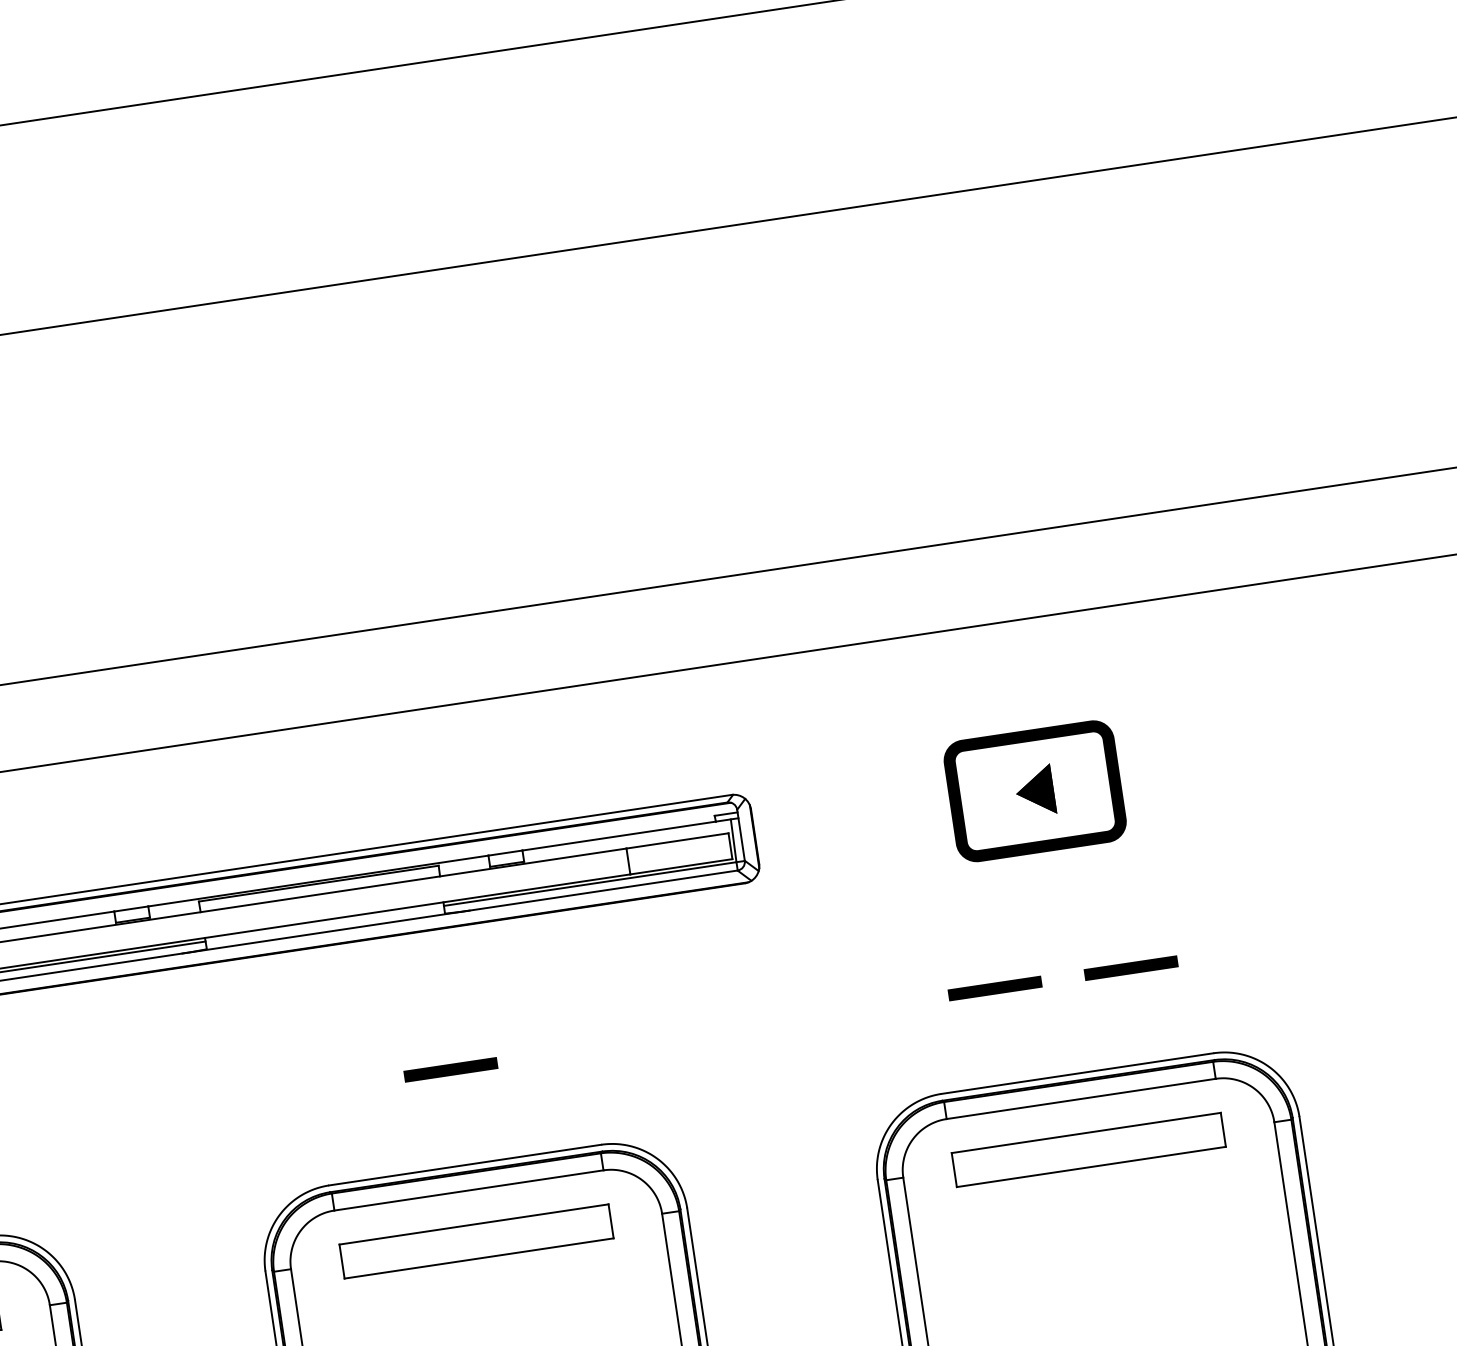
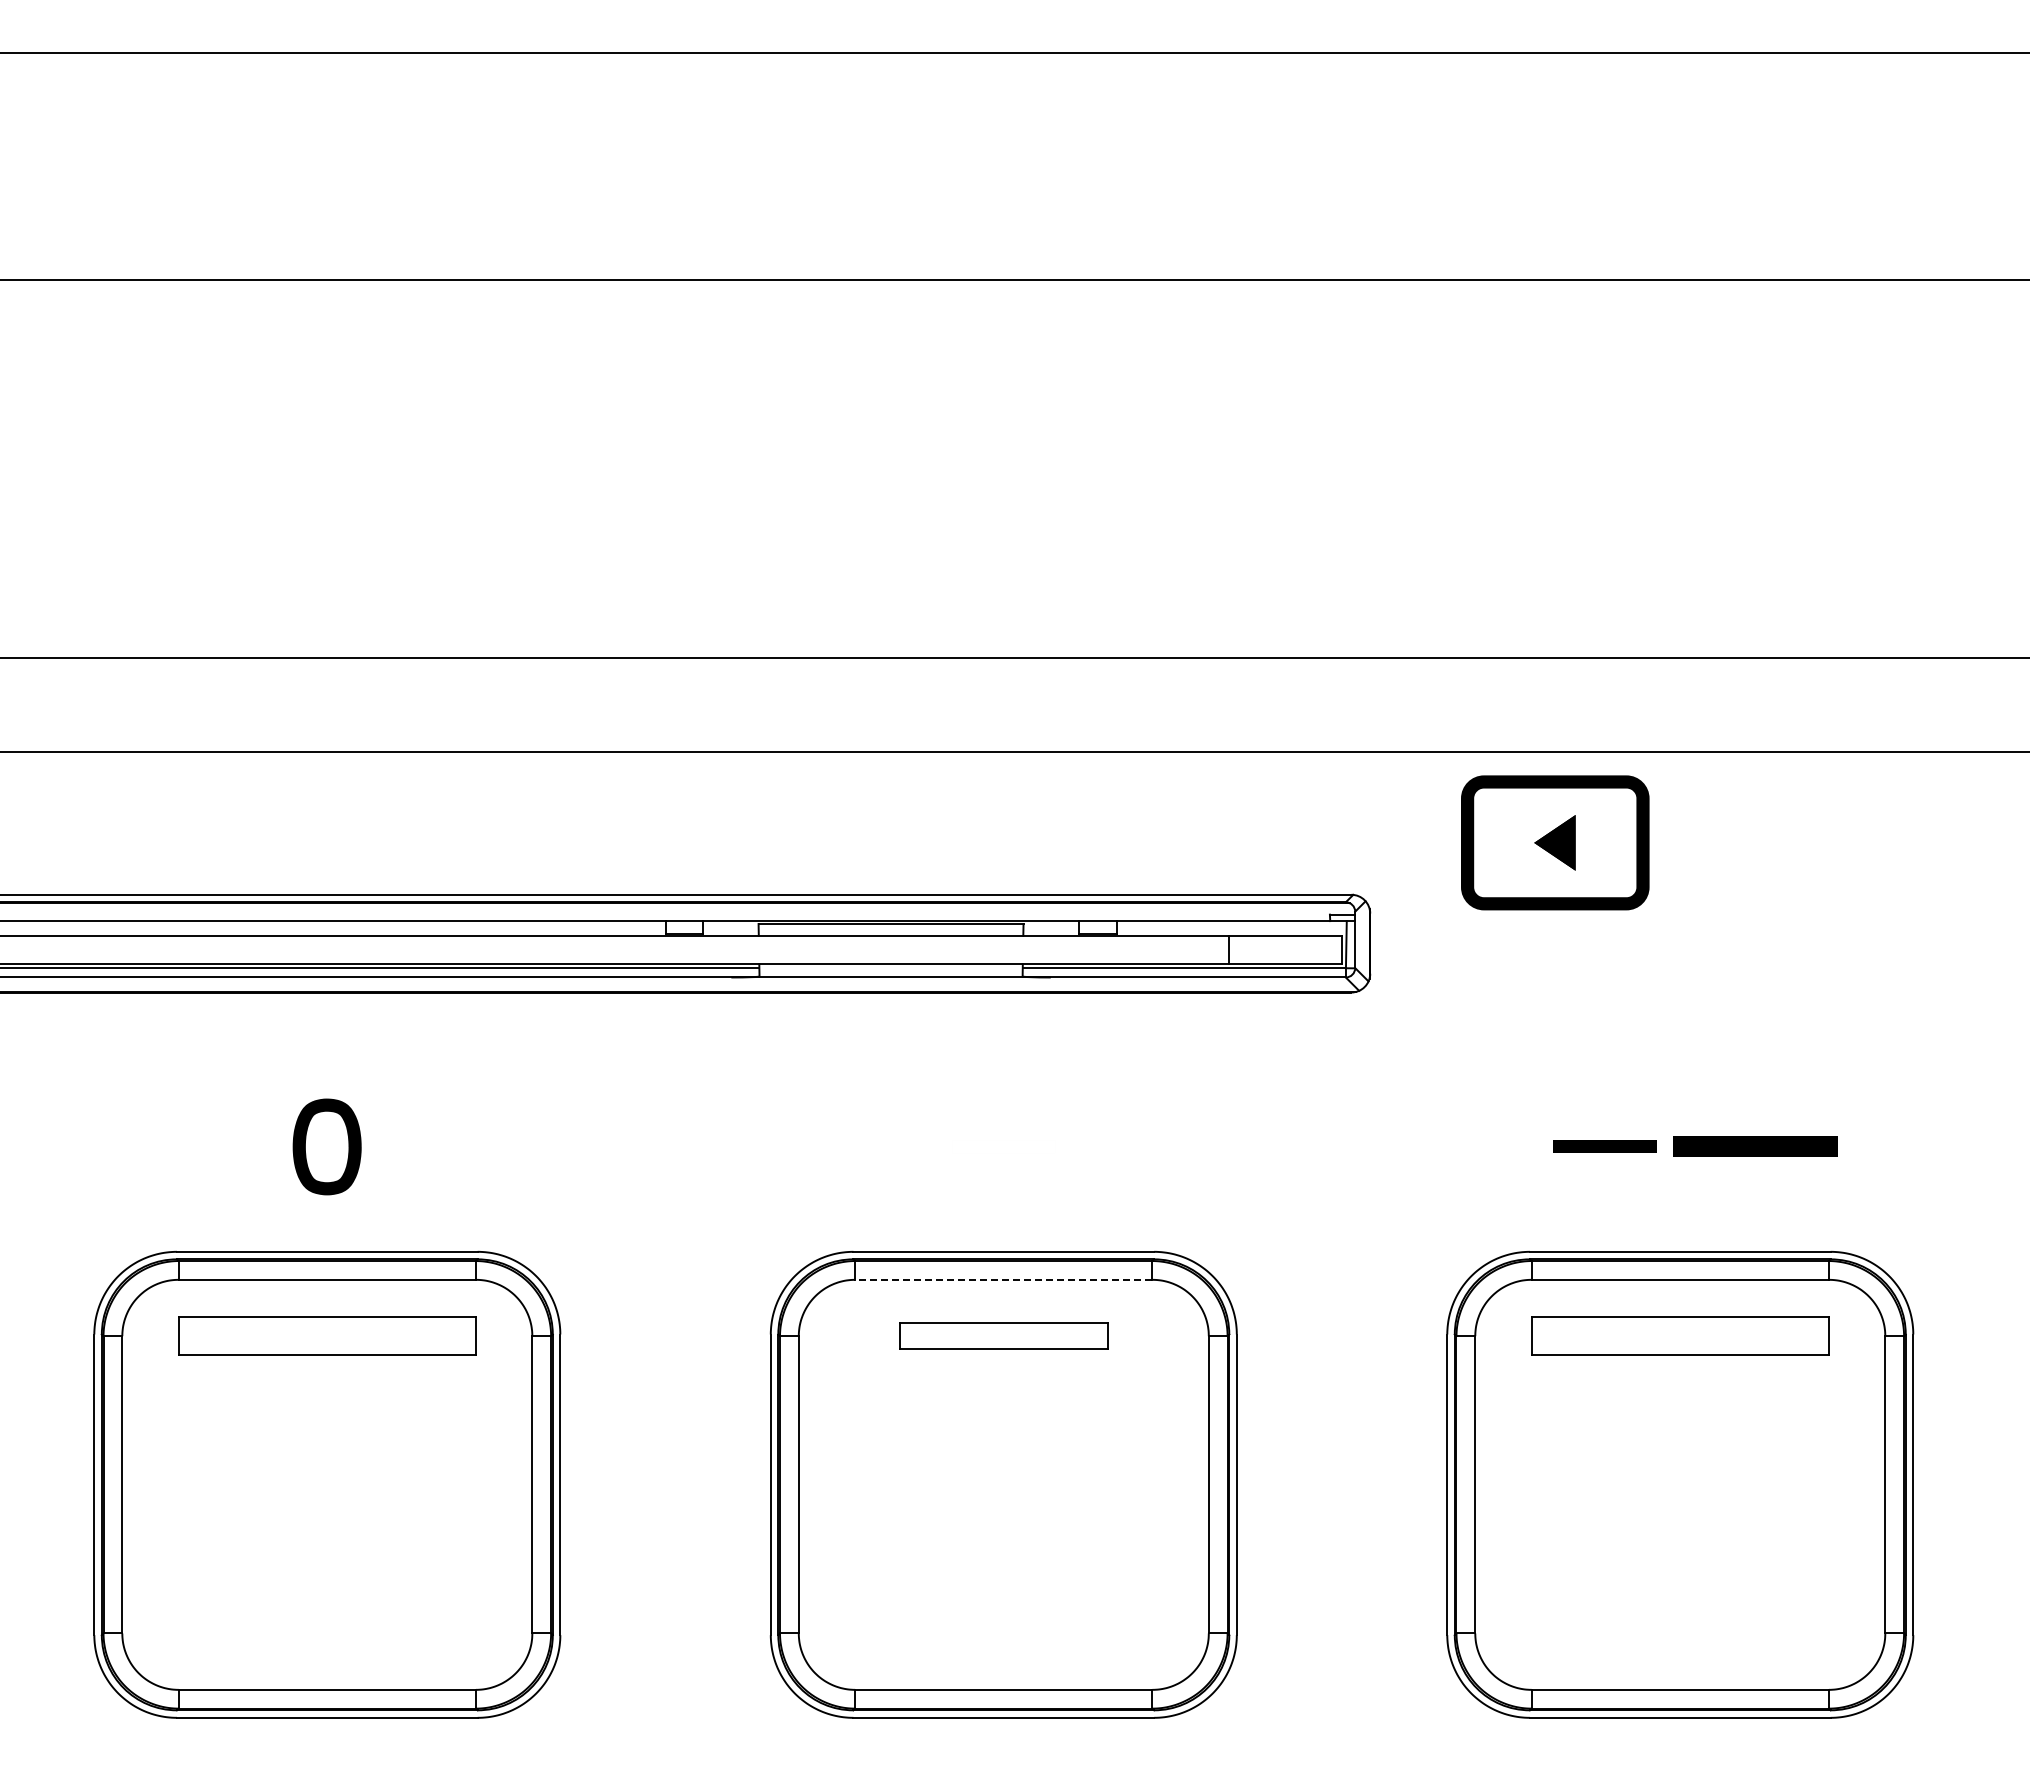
part: (1035, 790) -> (1555, 842), moved
part: (1131, 968) -> (1755, 1146), size x1.6
fill: (450, 1069) -> (1003, 1146), removed
line: (468, 1190) -> (1003, 1279), solid -> dashed
part: (476, 1240) -> (1003, 1335), size x0.7

